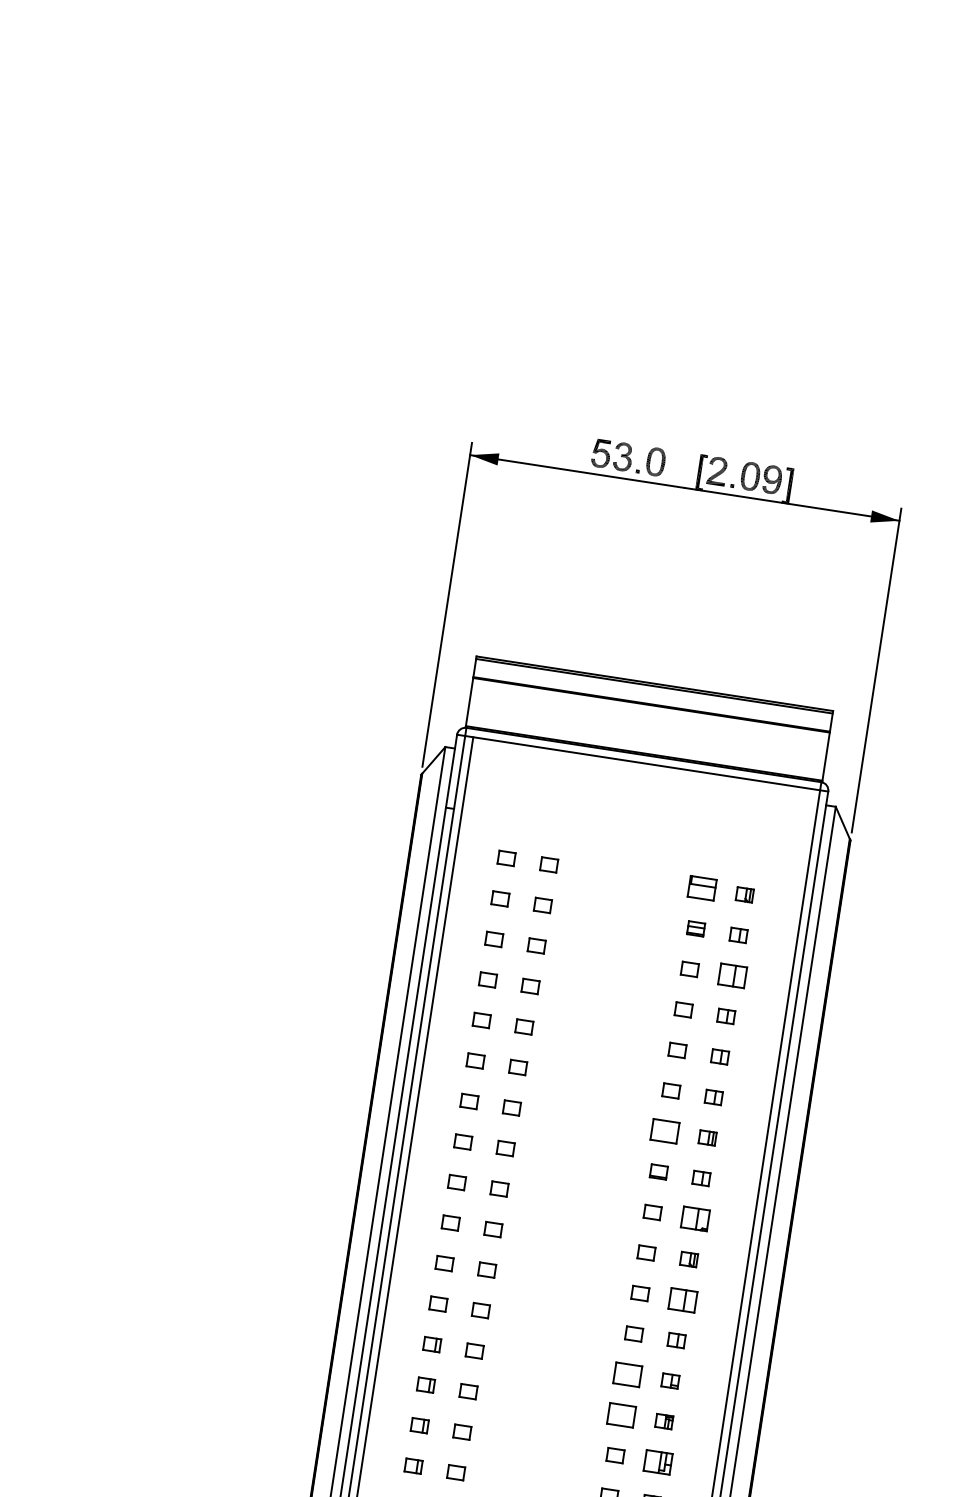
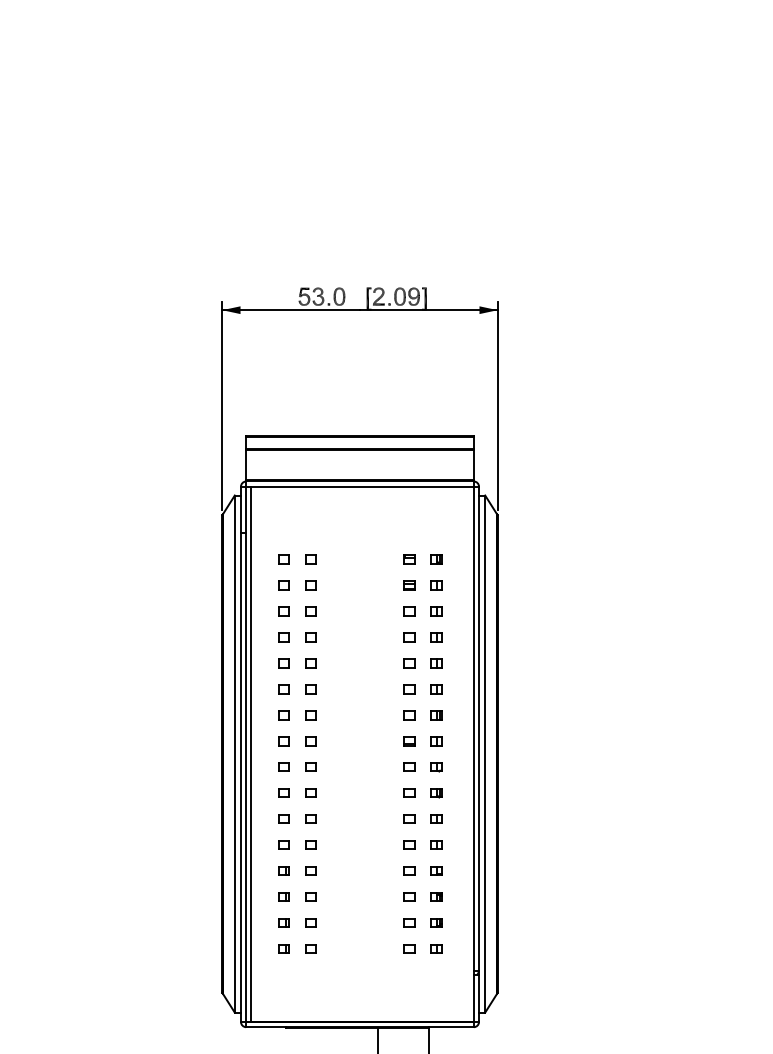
part: (702, 888) -> (409, 559), size x0.62
part: (732, 976) -> (436, 611), size x0.62
part: (665, 1131) -> (409, 715), size x0.62
part: (694, 1219) -> (436, 767), size x0.62
part: (682, 1298) -> (436, 818), size x0.62
part: (628, 1373) -> (409, 870), size x0.62
part: (622, 1413) -> (409, 896), size x0.62
part: (657, 1460) -> (436, 922), size x0.62

